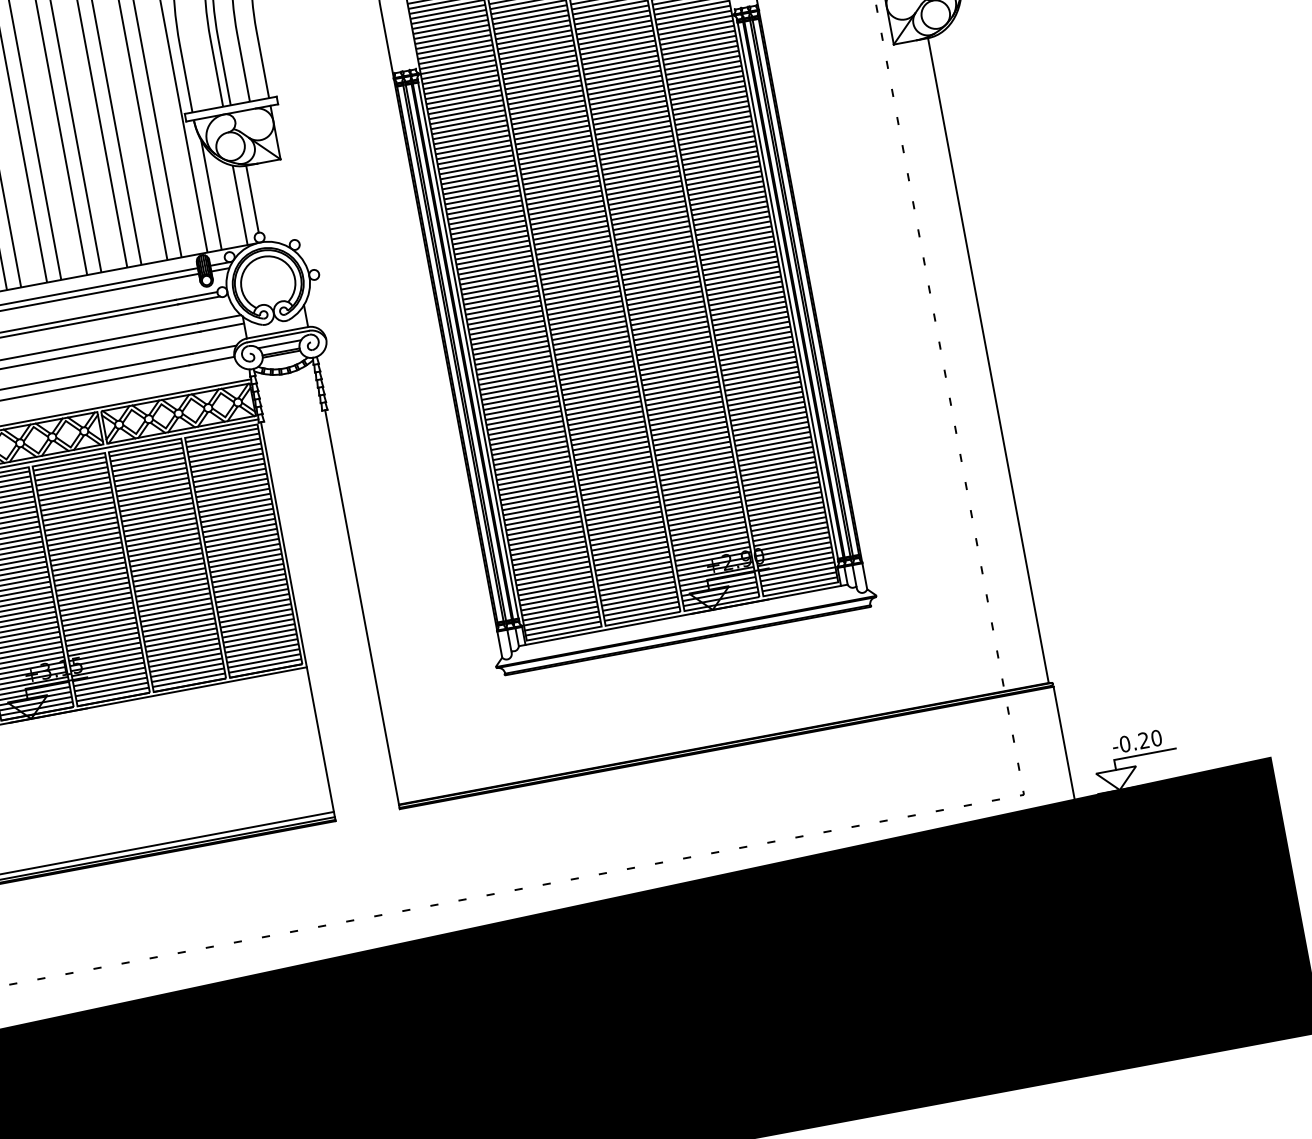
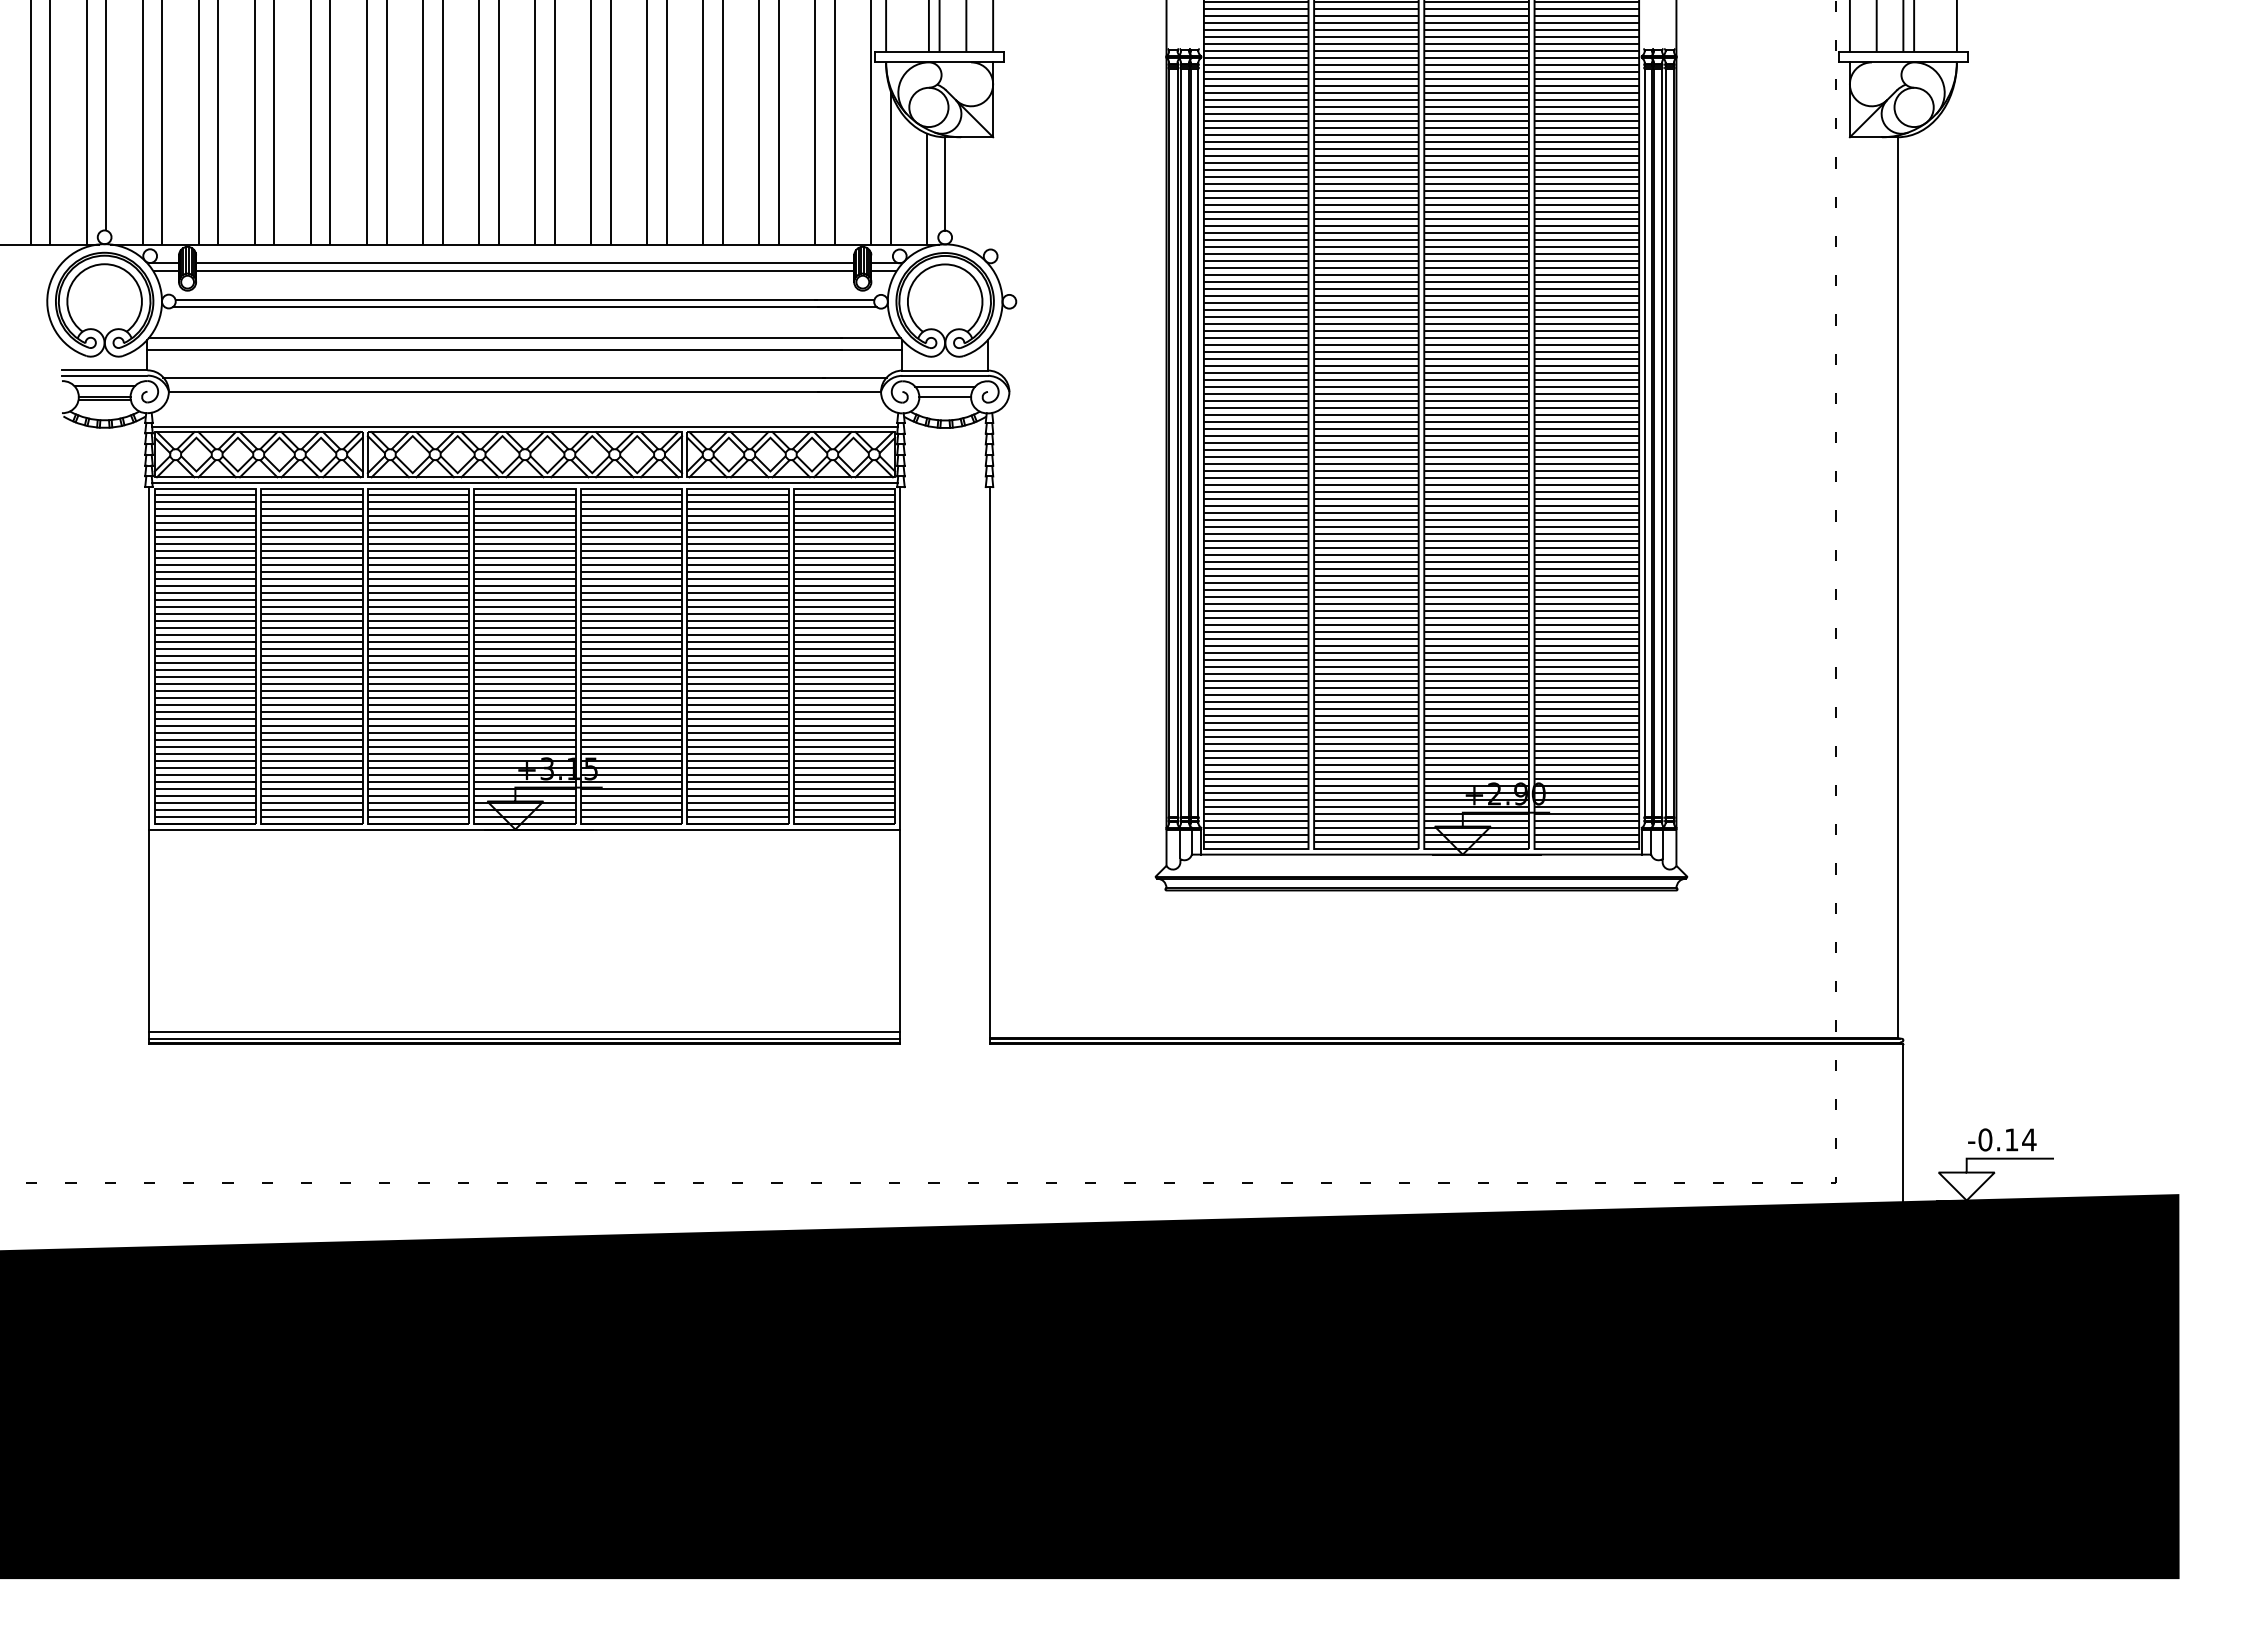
line: (281, 354) -> (945, 400), removed
text: (1150, 739) -> (2020, 1139), -0.20 -> -0.14

